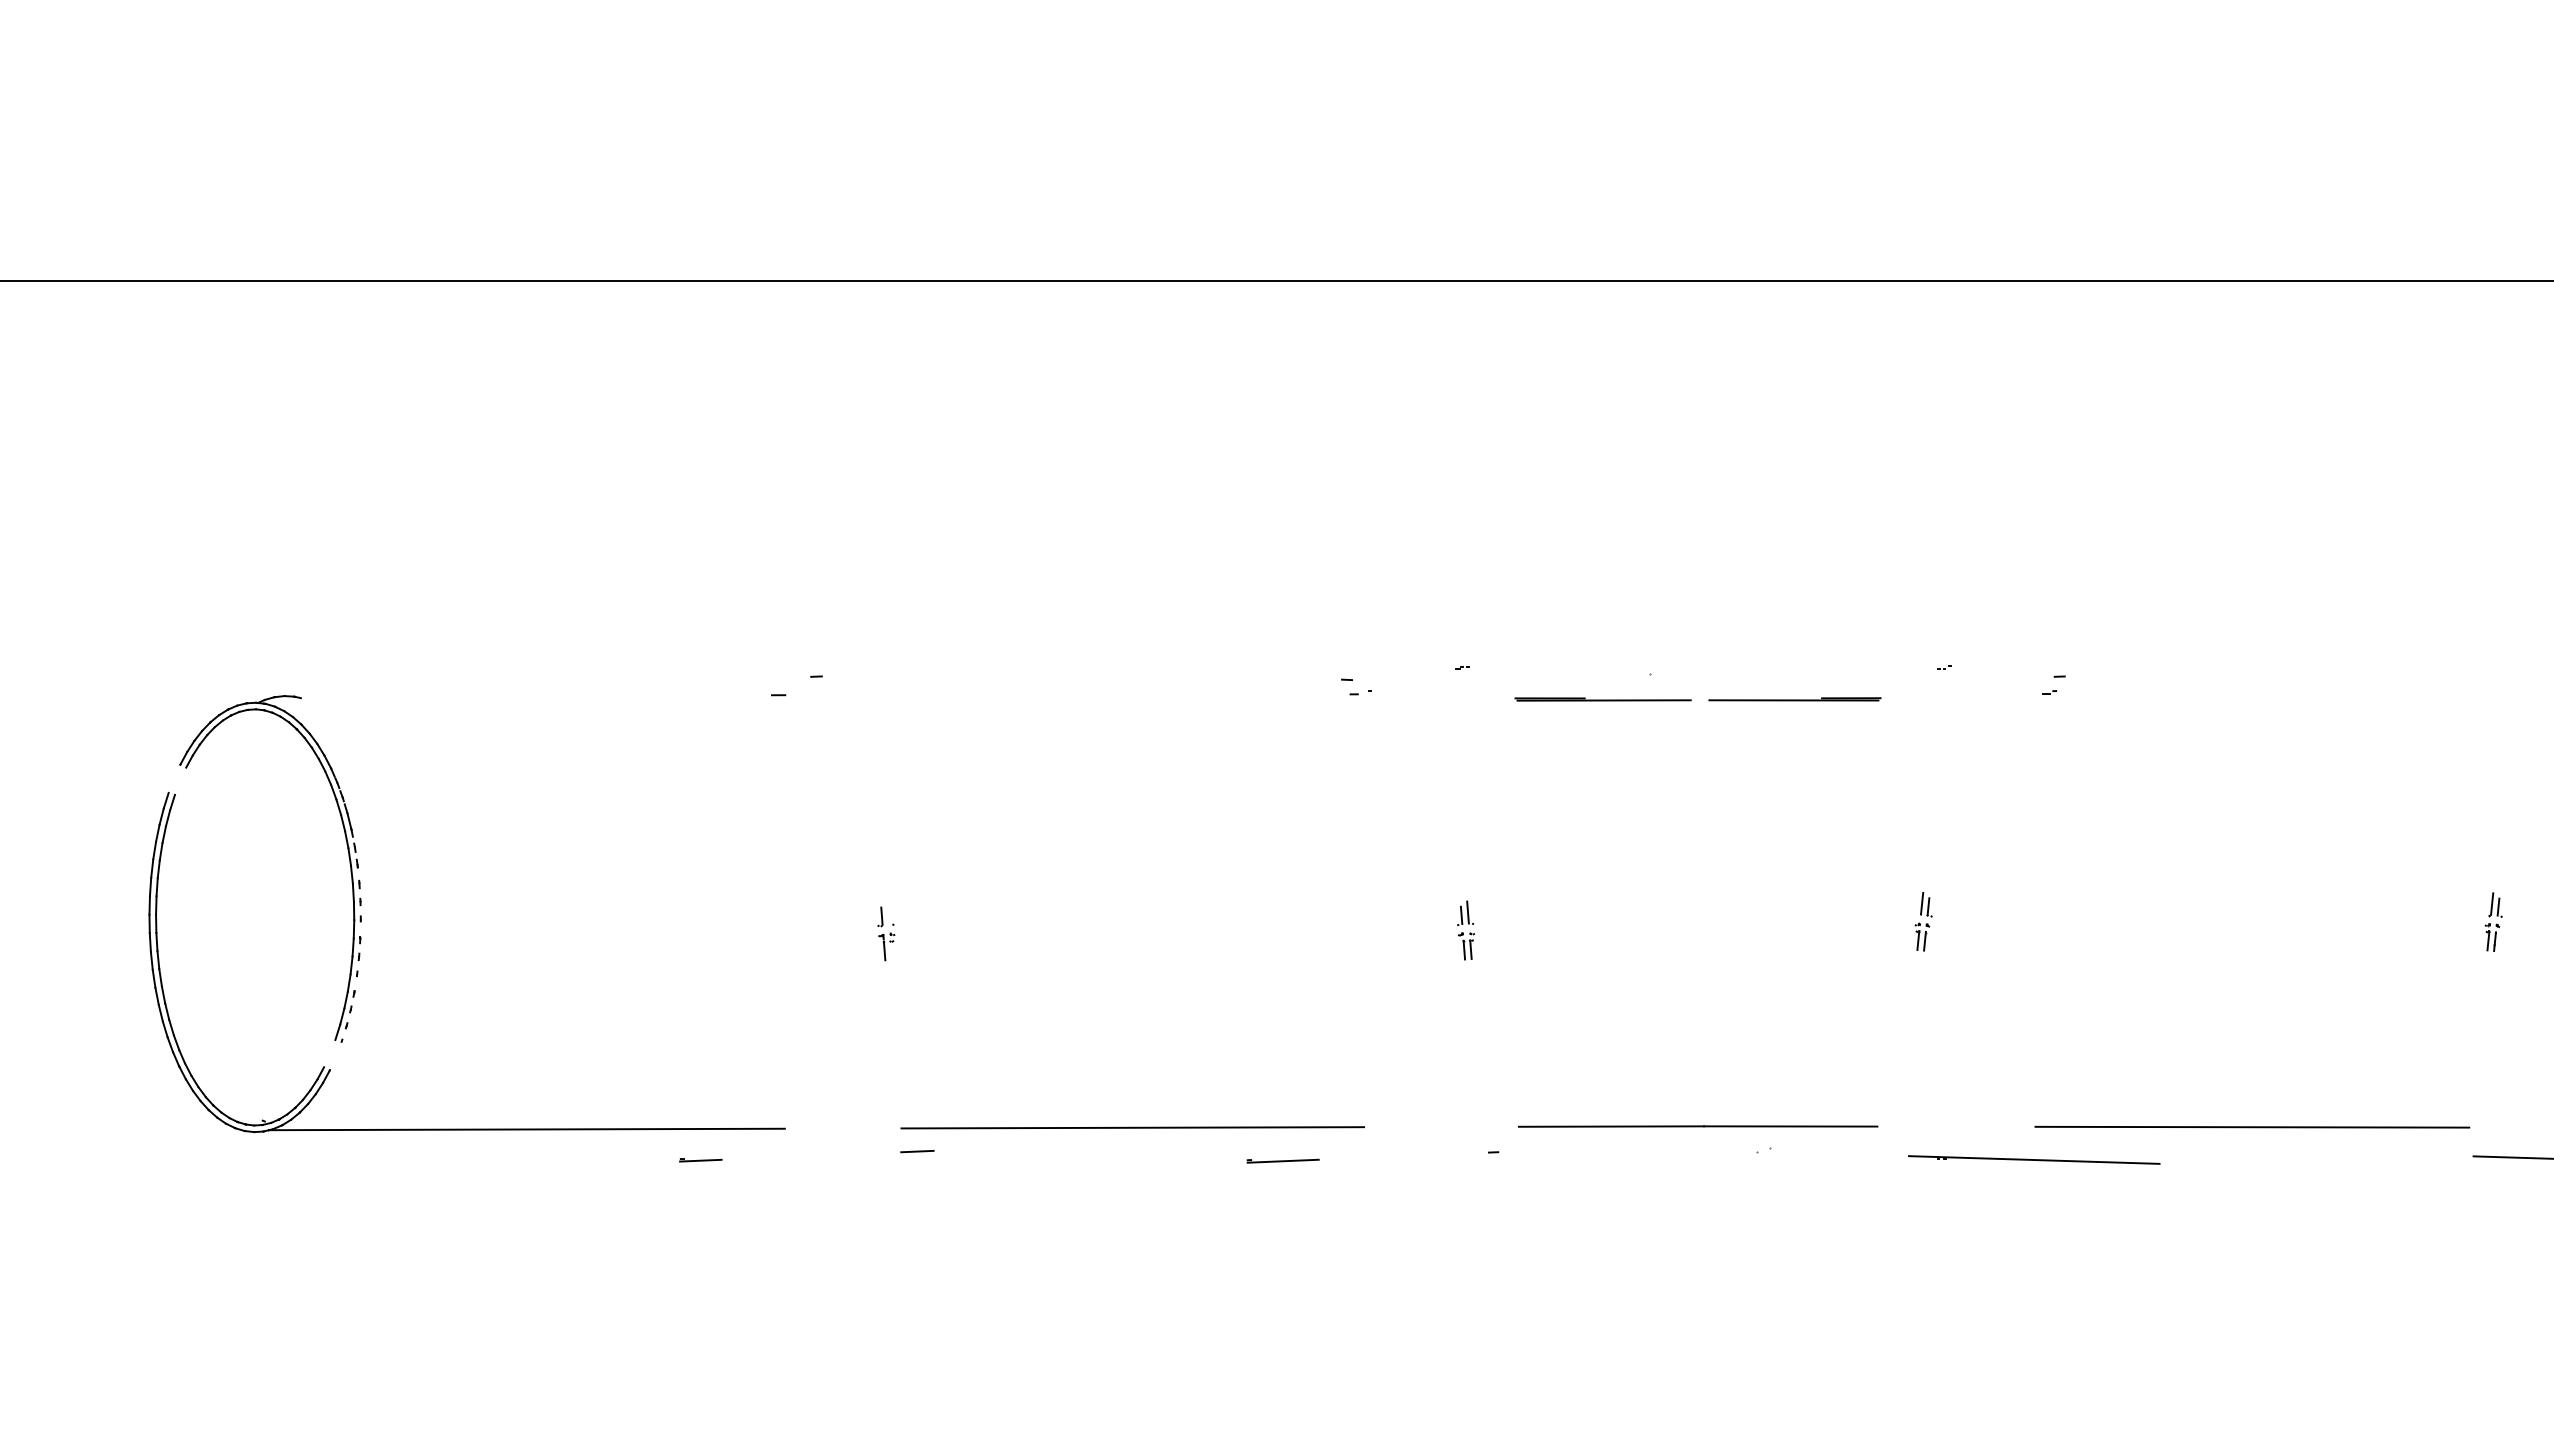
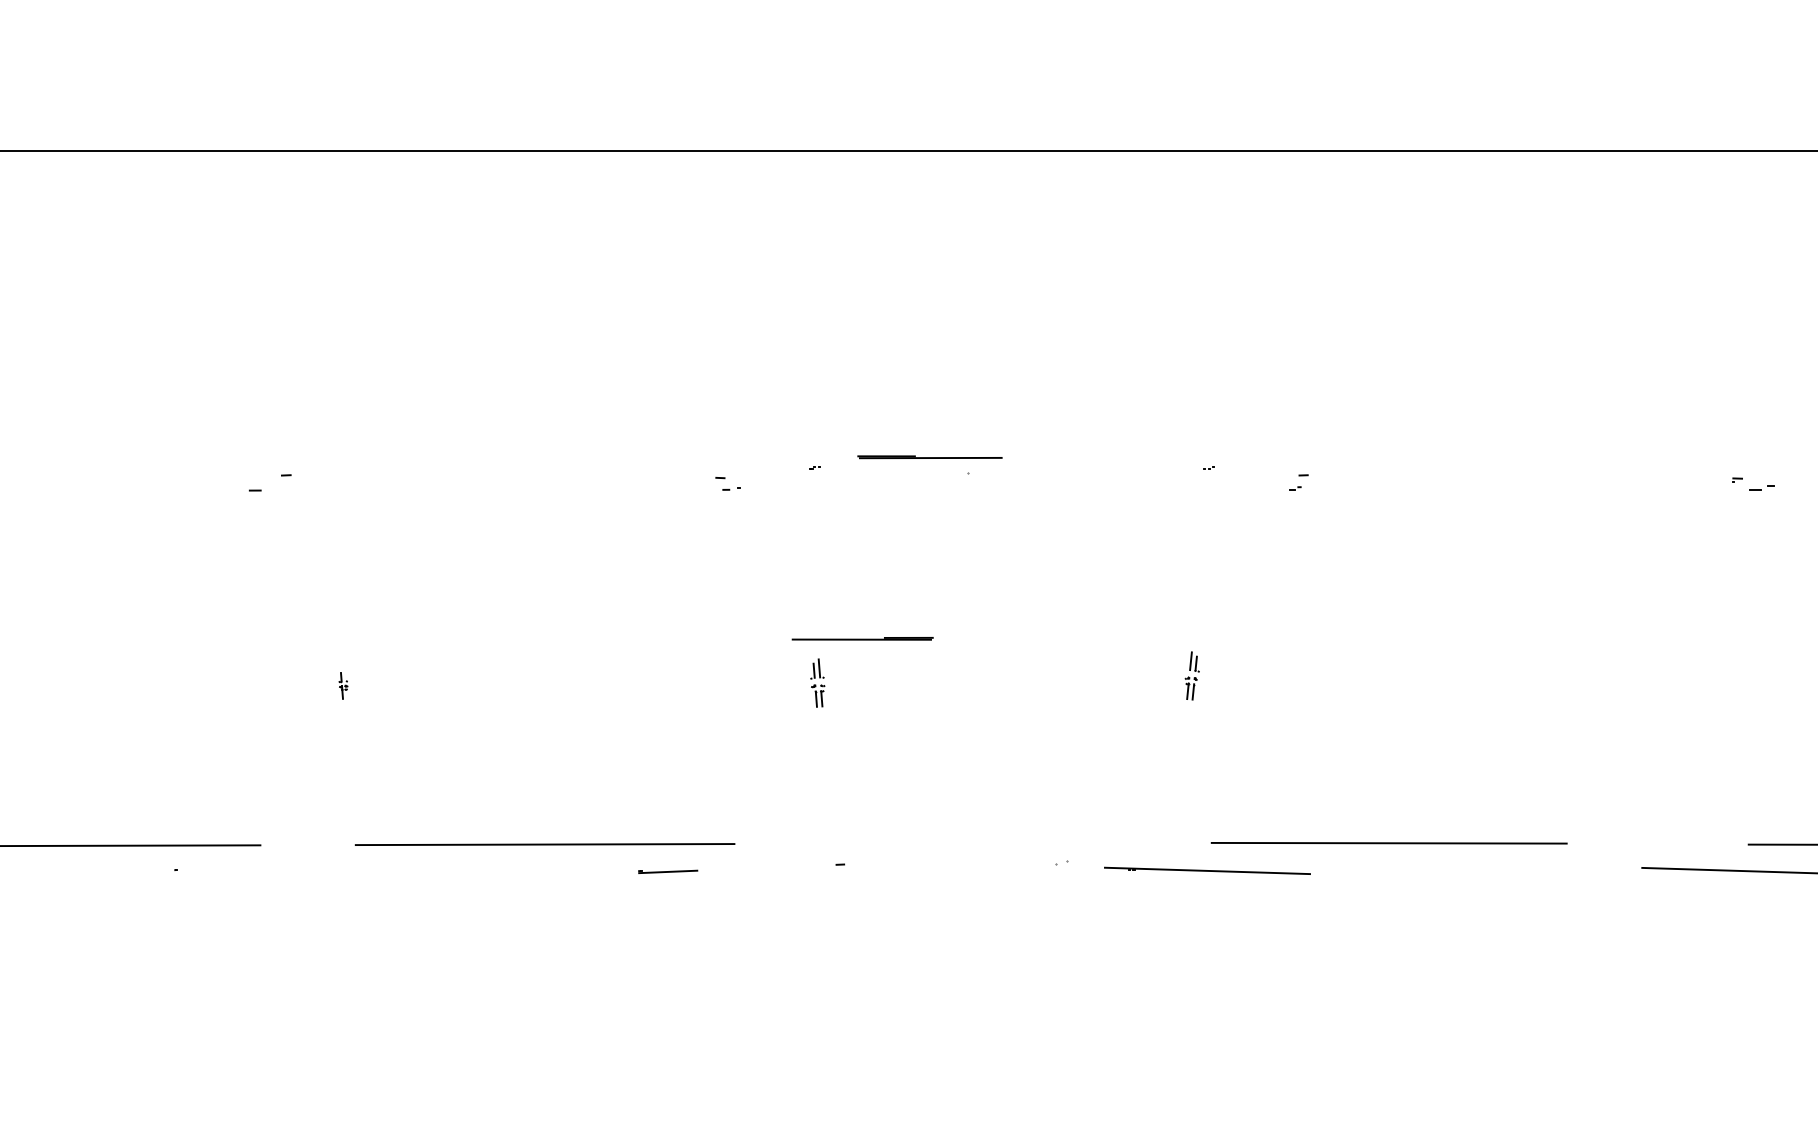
part: (1602, 699) -> (929, 457), moved
part: (1794, 699) -> (862, 638), moved
part: (2493, 921) -> (1658, 675), removed
part: (886, 933) -> (343, 685), size x0.6
line: (1698, 1126) -> (1008, 843), removed
line: (2252, 1127) -> (1389, 843), moved
line: (917, 1151) -> (368, 863), removed
part: (2034, 1159) -> (1207, 870), moved
line: (700, 1160) -> (191, 871), removed

